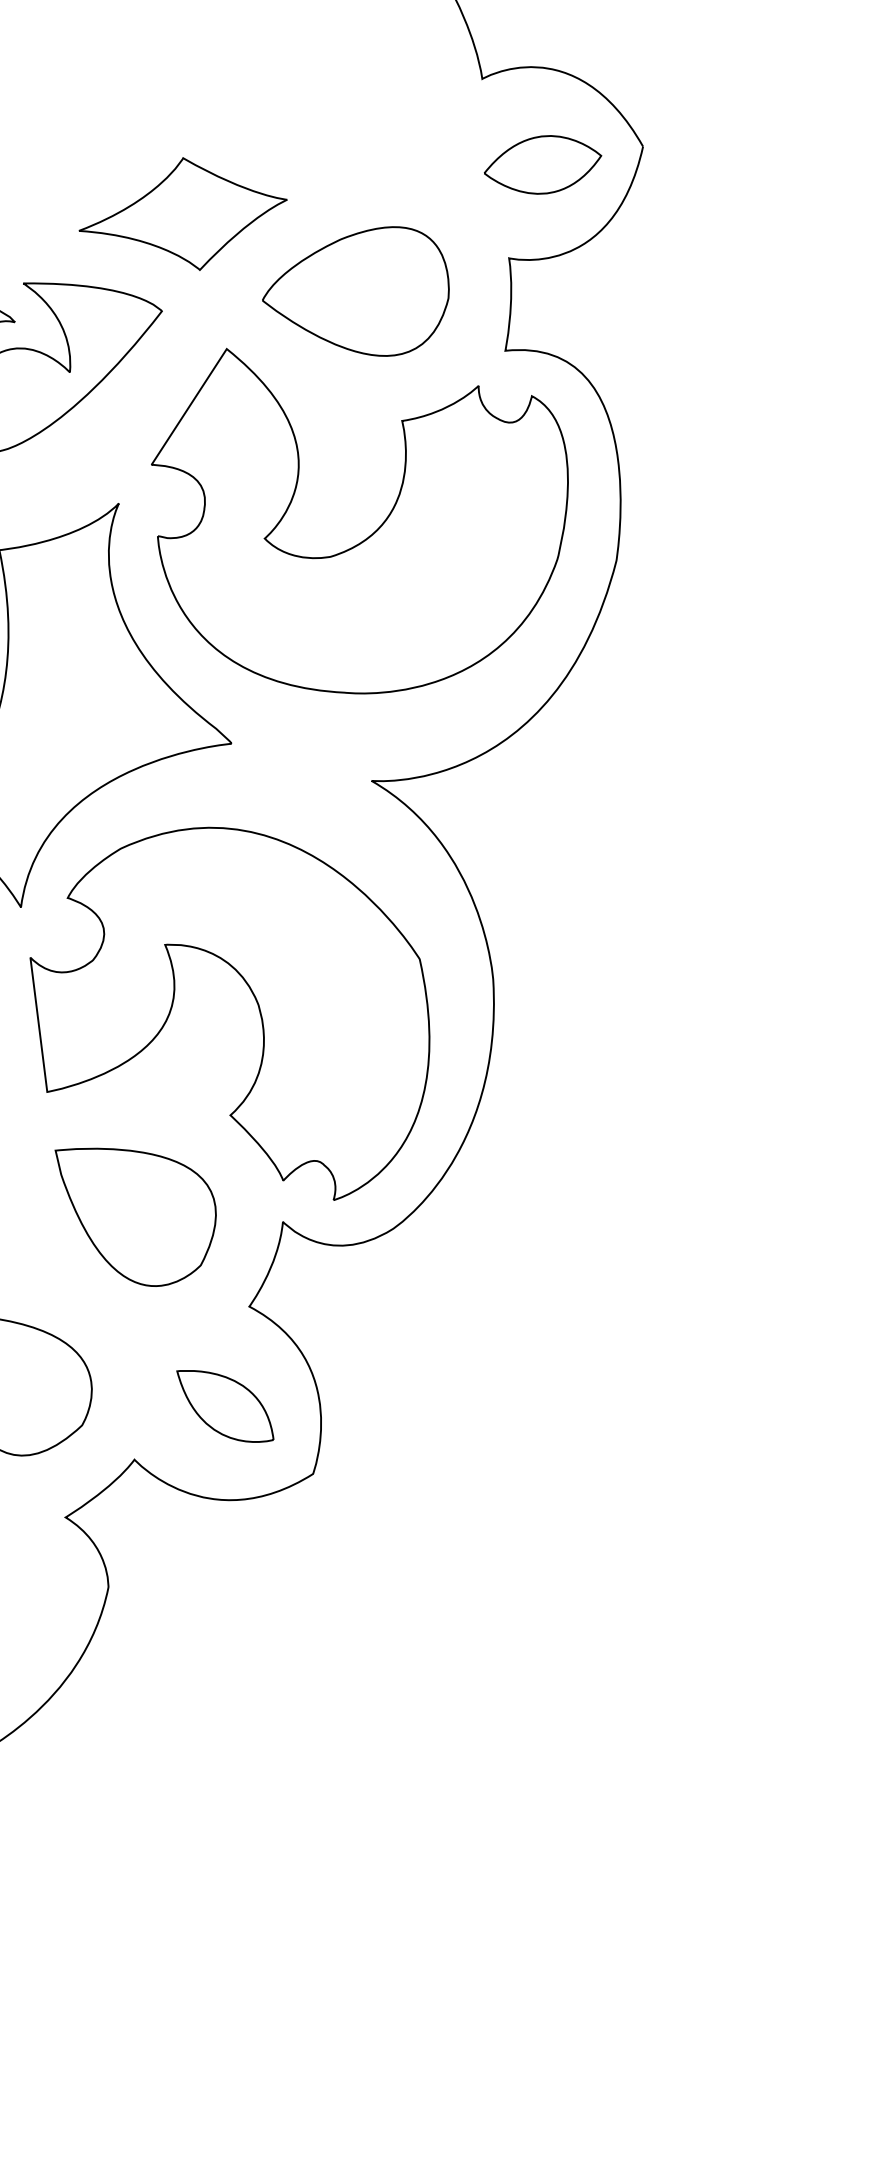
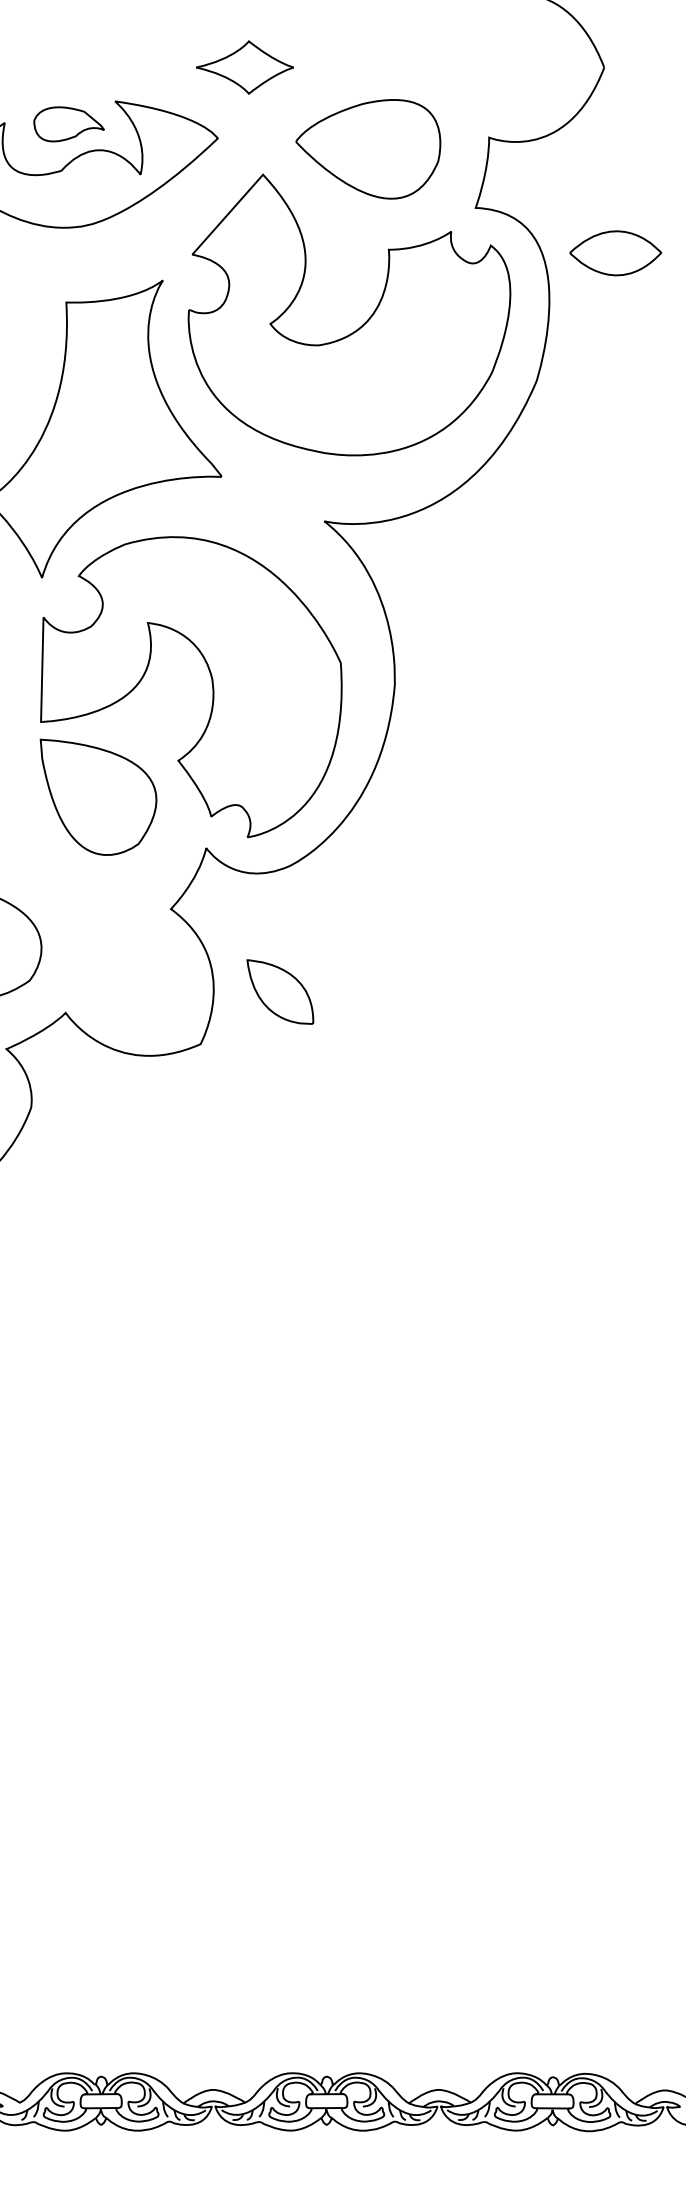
part: (542, 165) -> (615, 253), moved
part: (182, 215) -> (244, 67), size x0.6
part: (140, 1212) -> (98, 796), moved
part: (225, 1404) -> (280, 991), moved

